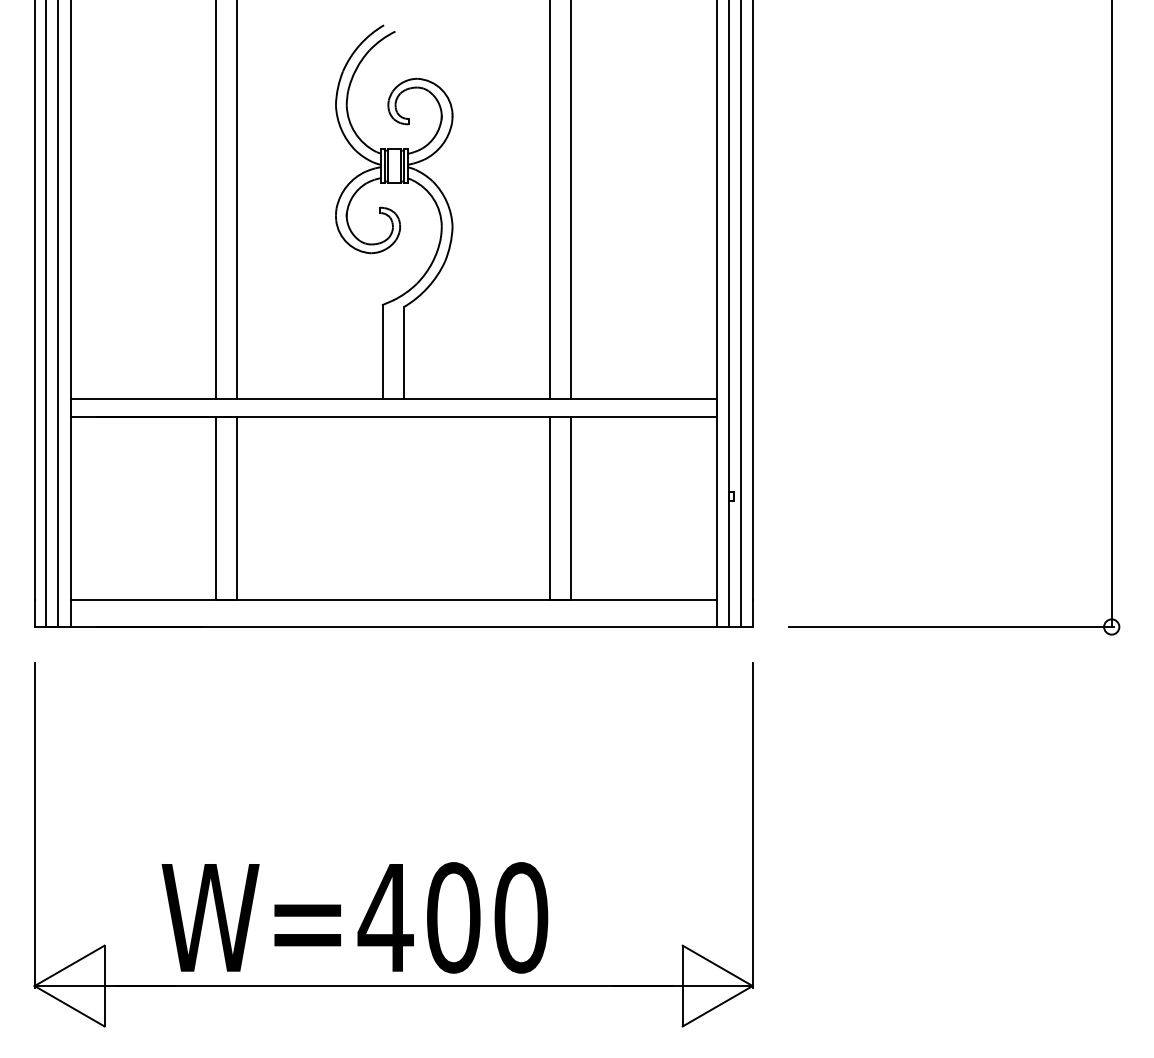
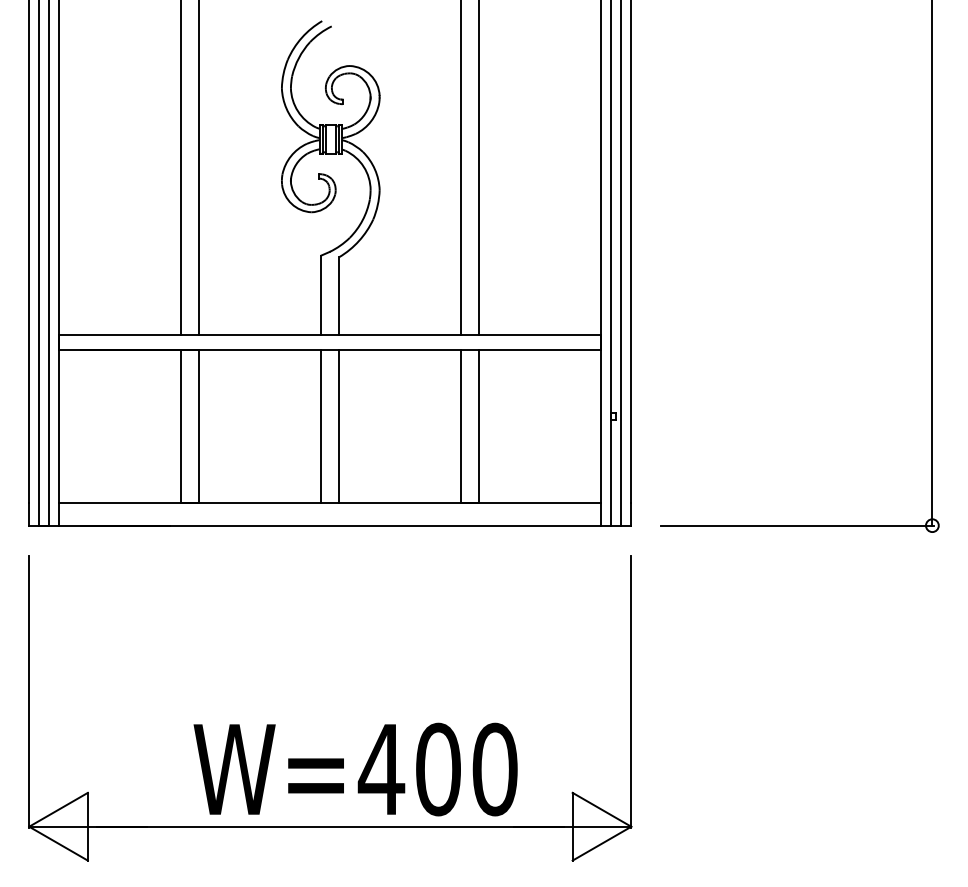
line: (382, 508) -> (320, 426), added
line: (404, 508) -> (339, 426), added
text: (354, 917) -> (355, 769), moved

